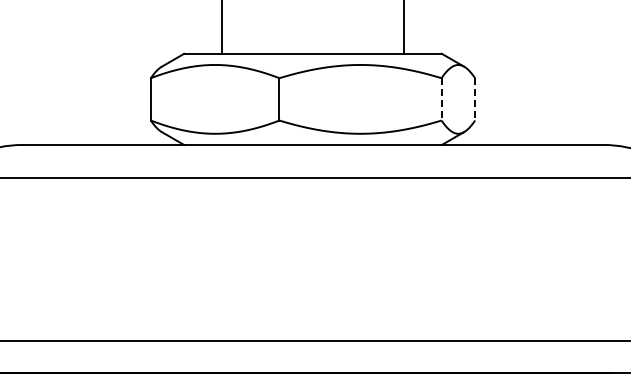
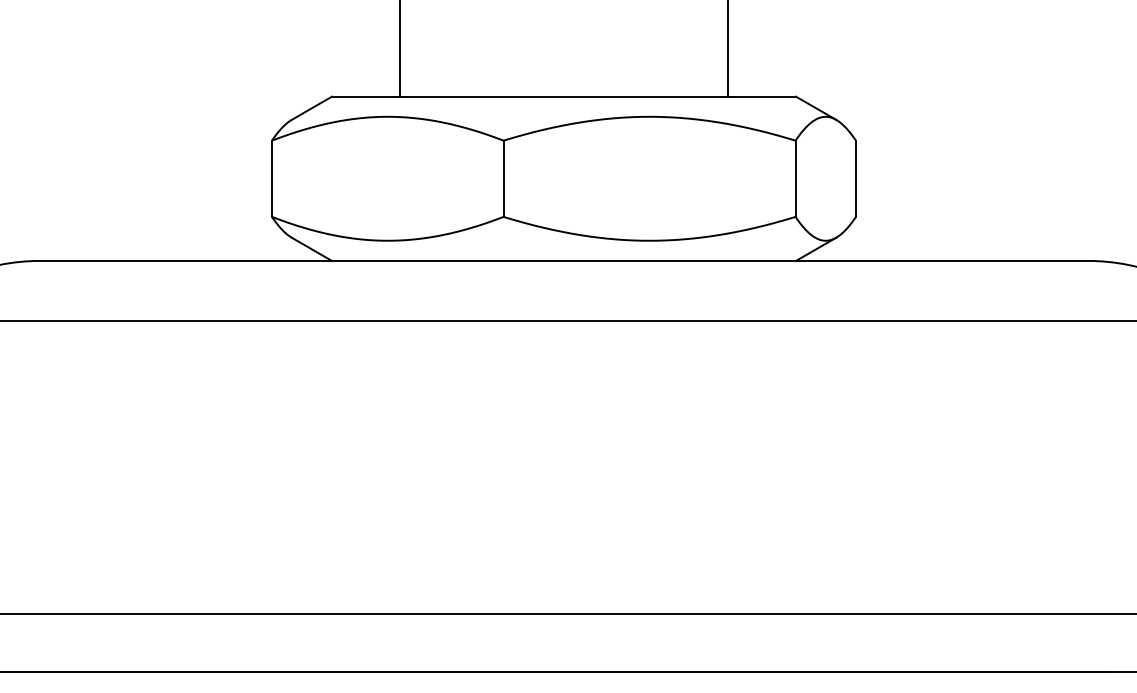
line: (441, 99) -> (795, 178), dashed -> solid
line: (475, 99) -> (856, 178), dashed -> solid

